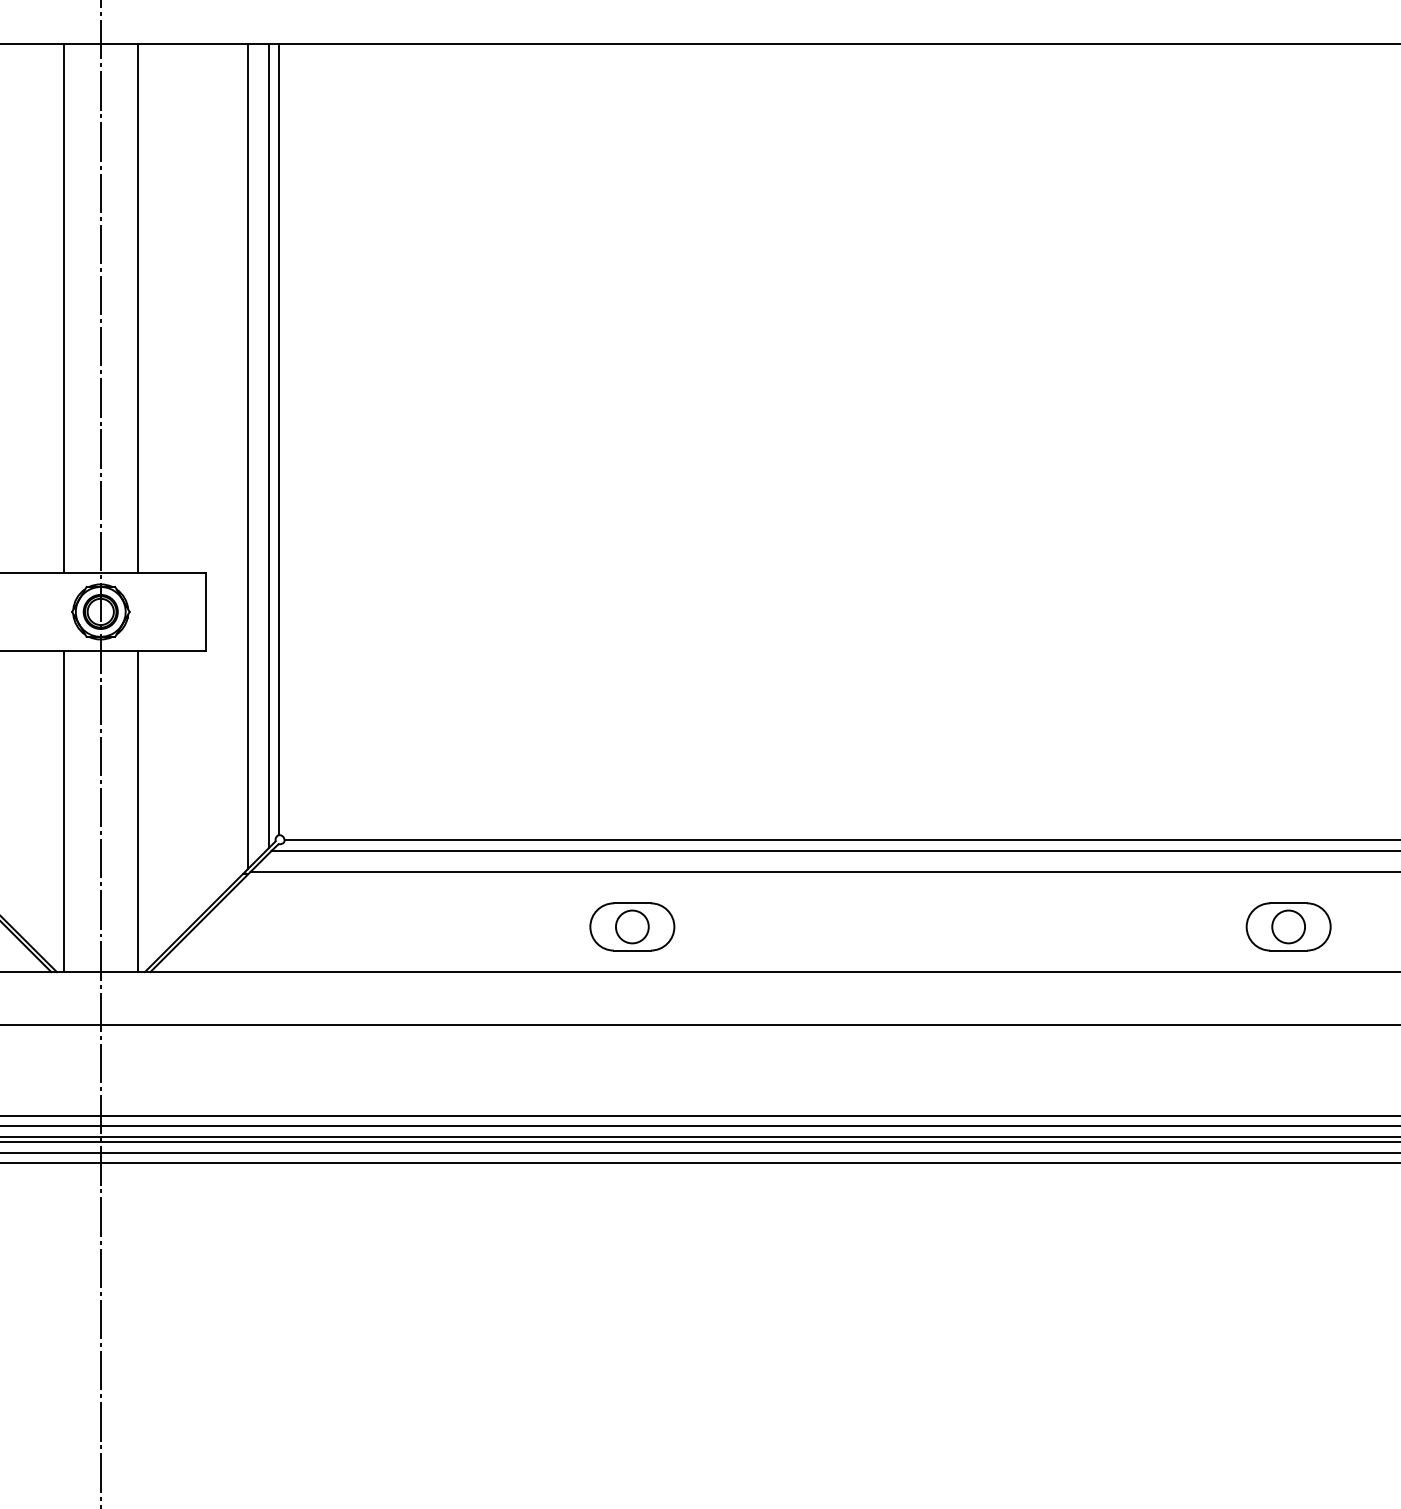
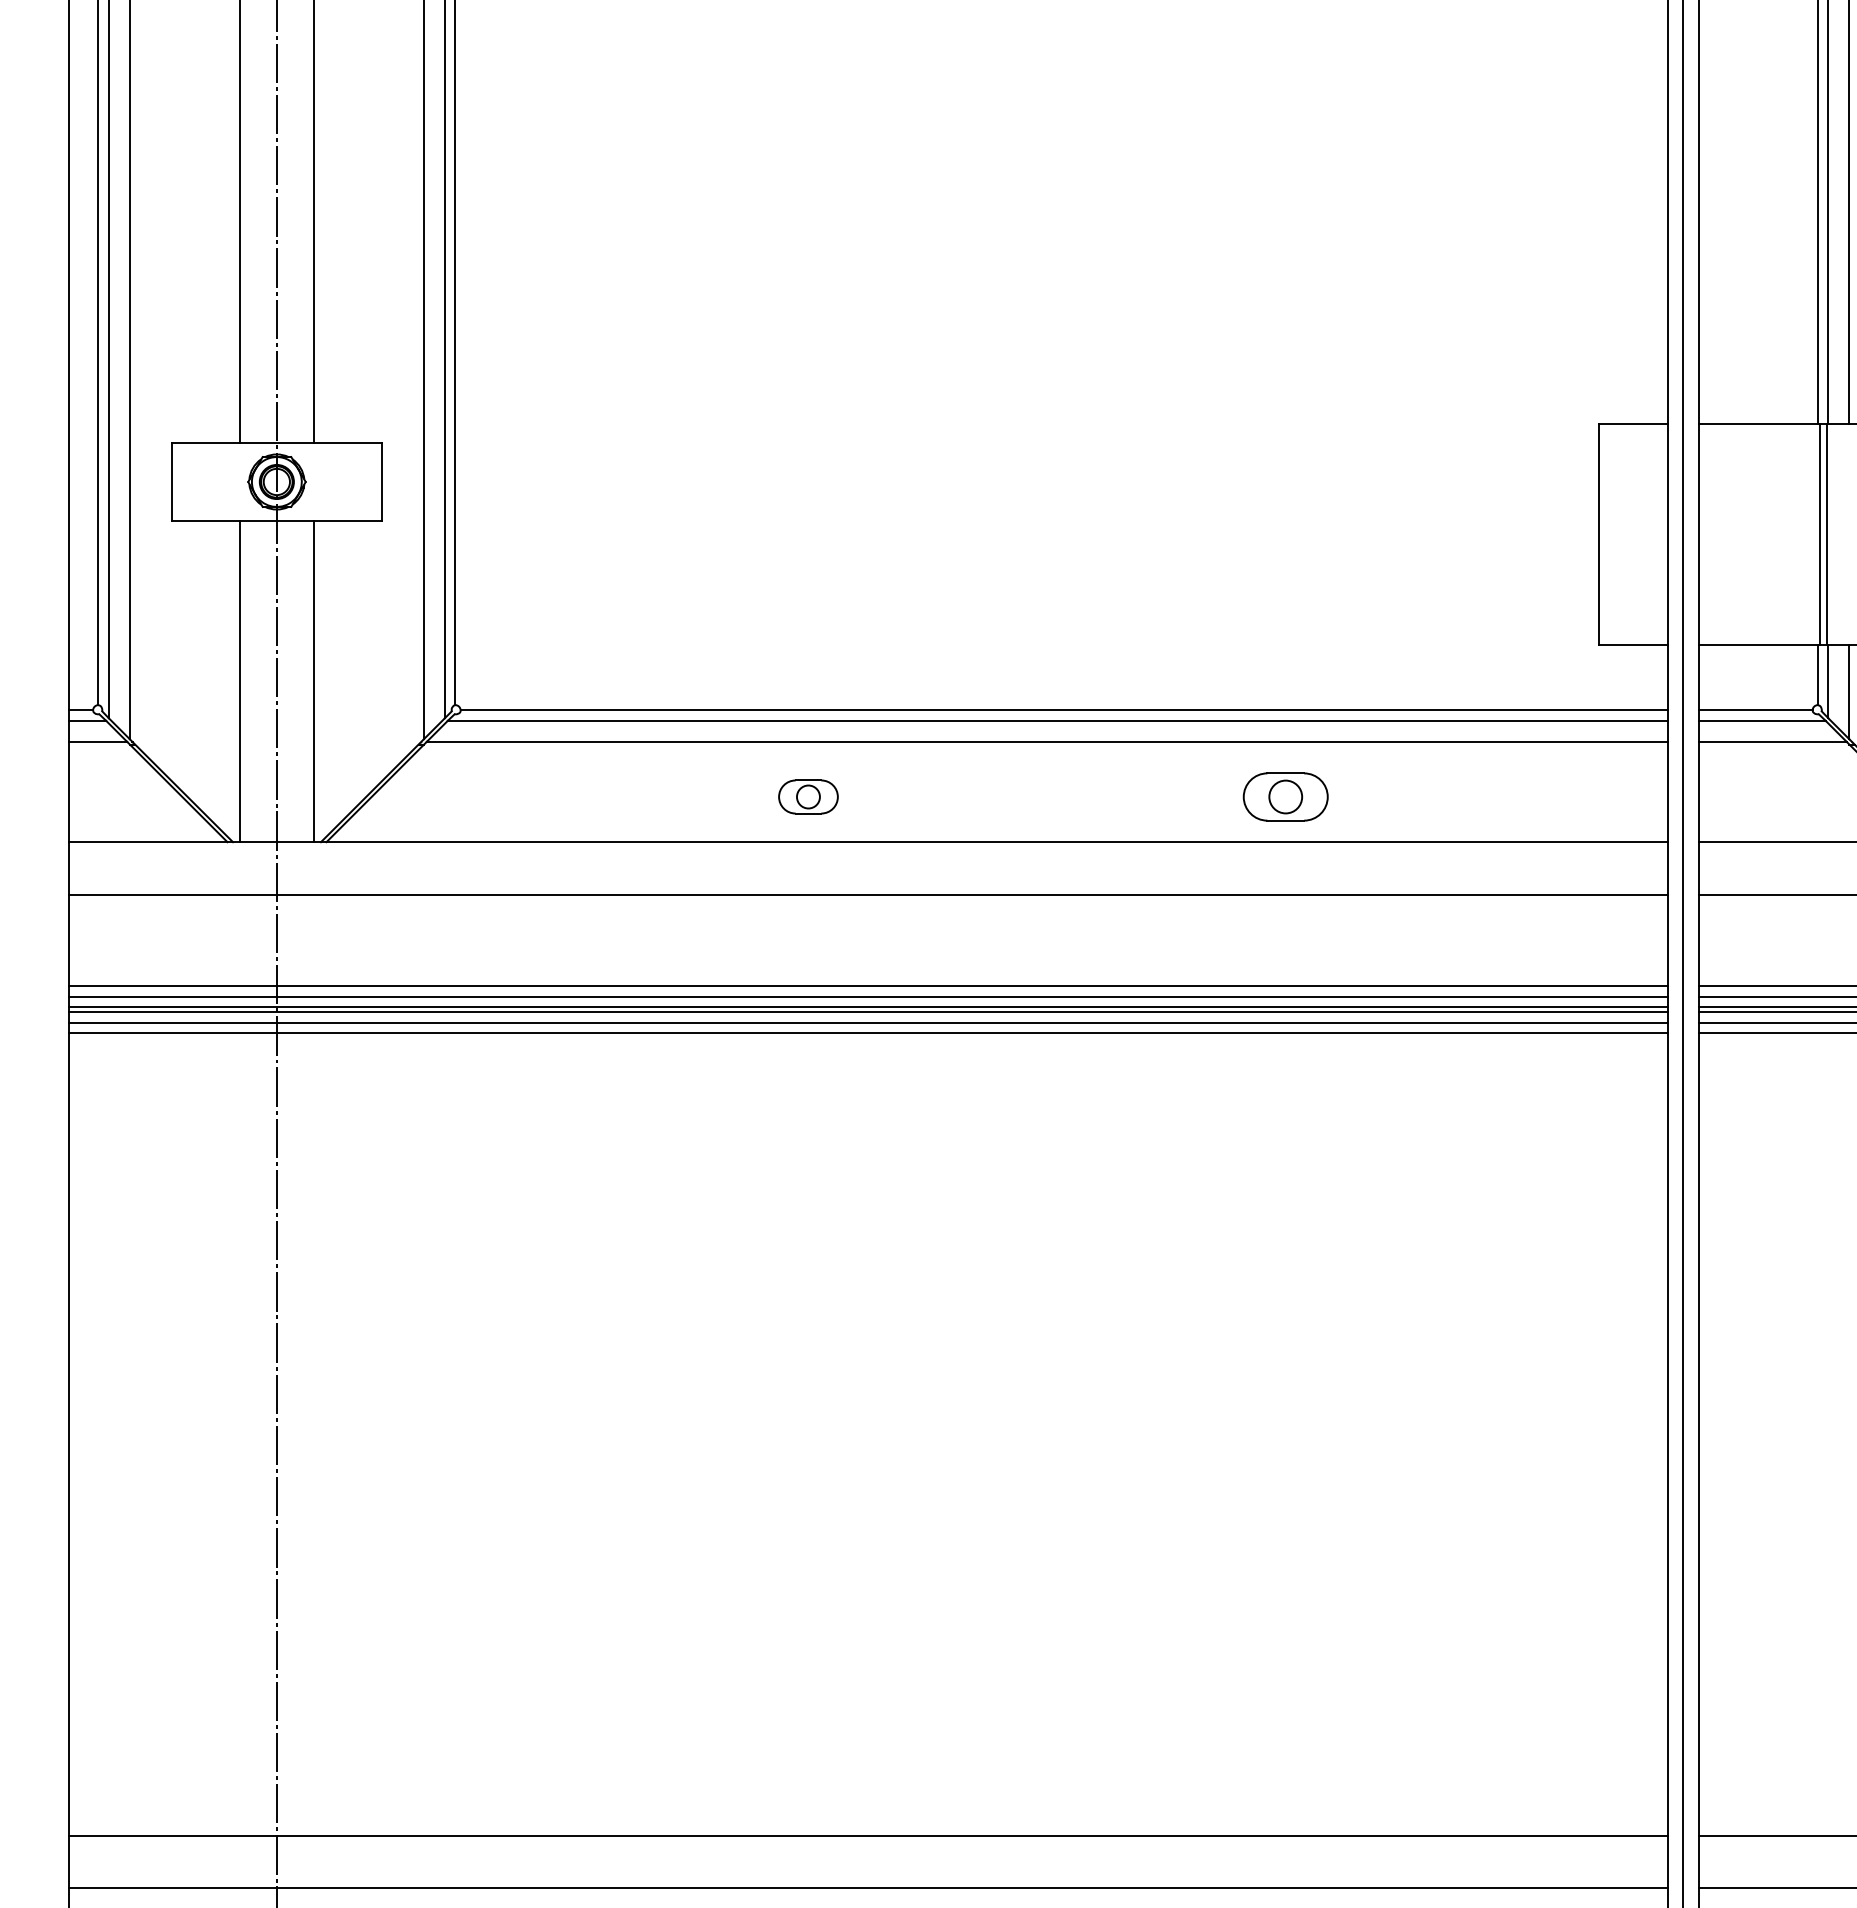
part: (632, 926) -> (808, 796), size x0.7
part: (1288, 926) -> (1285, 796), moved

